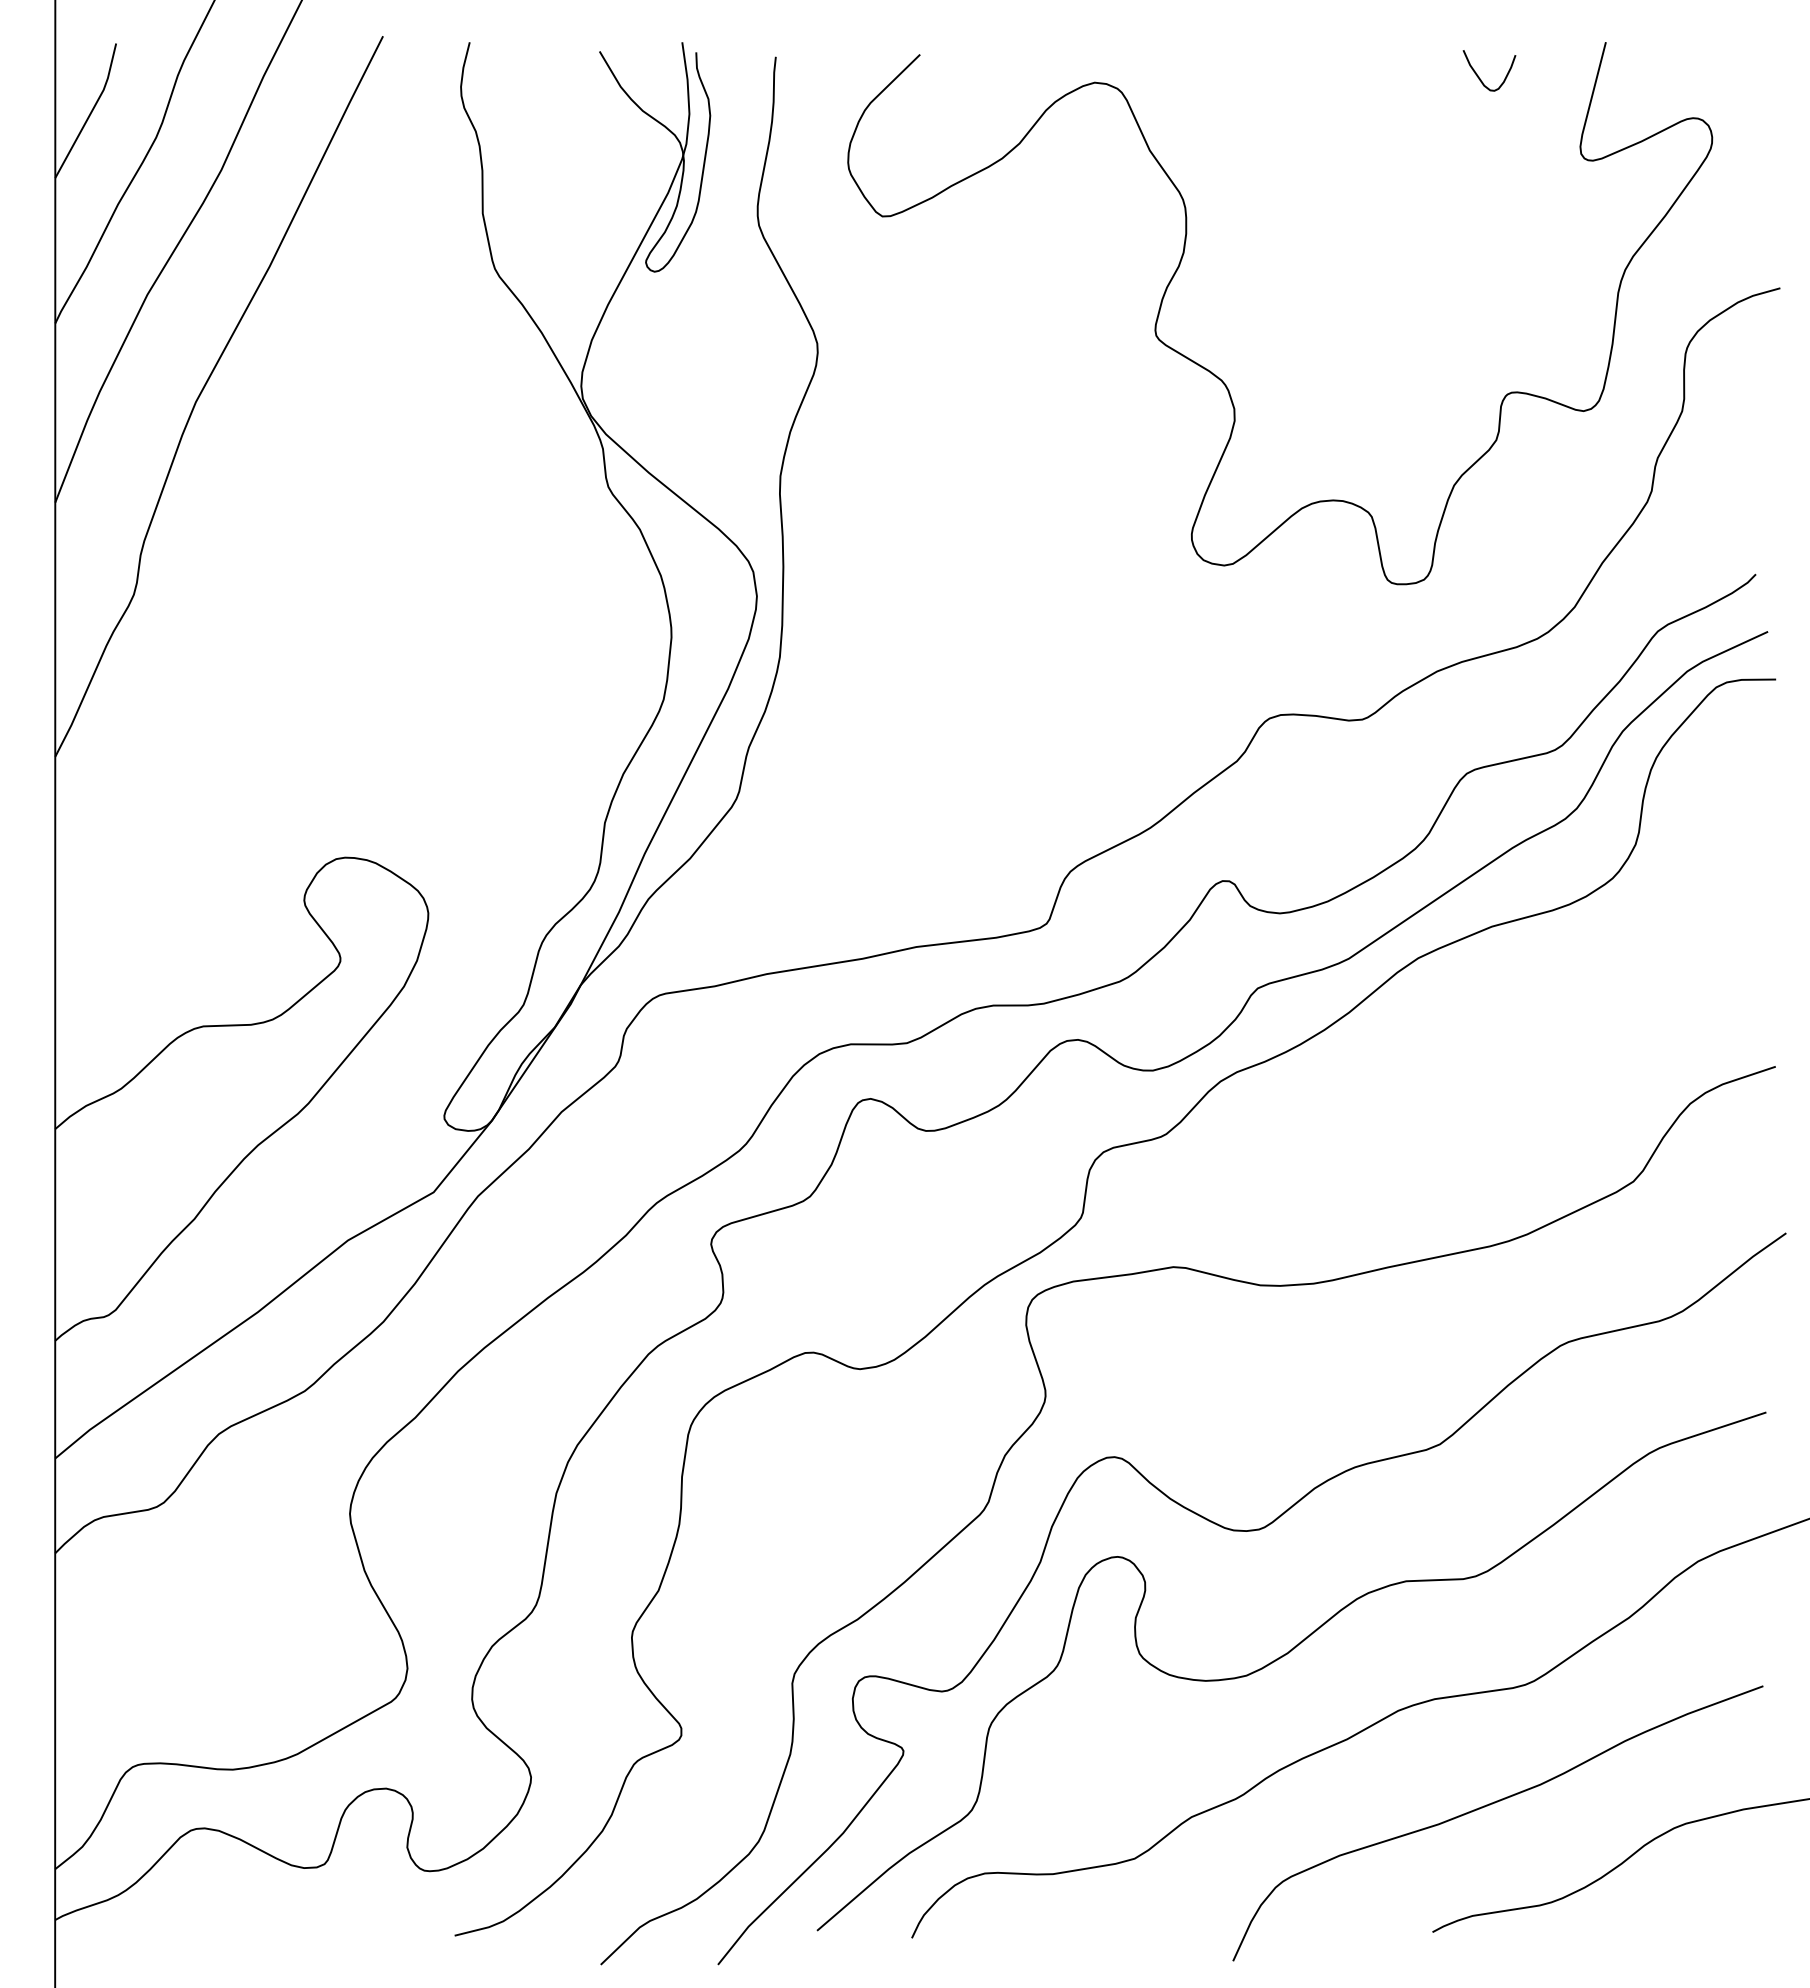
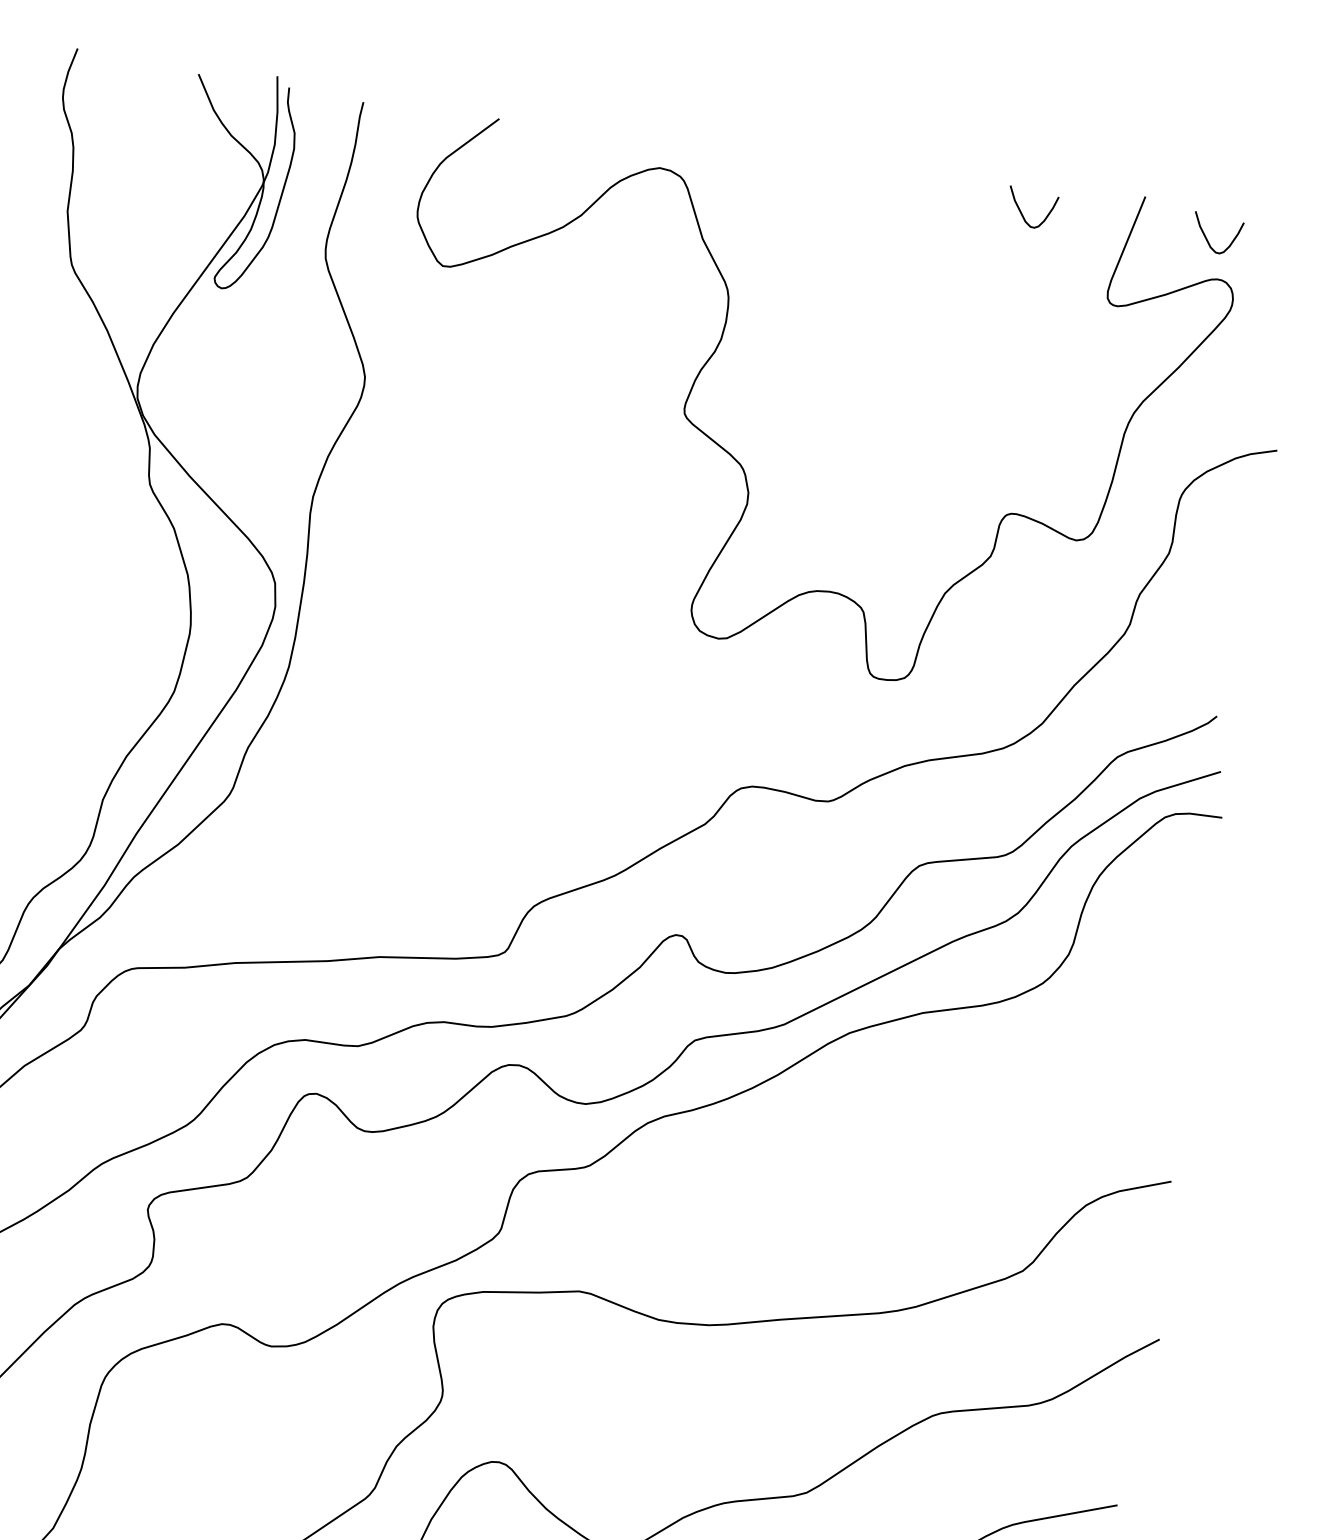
curve: (1676, 76) -> (1207, 238), added

